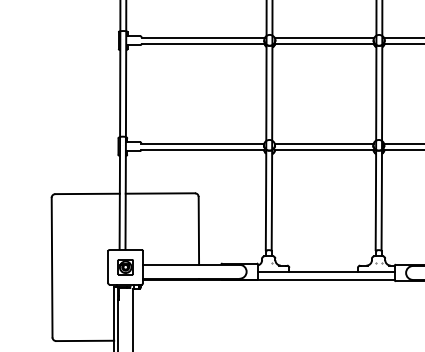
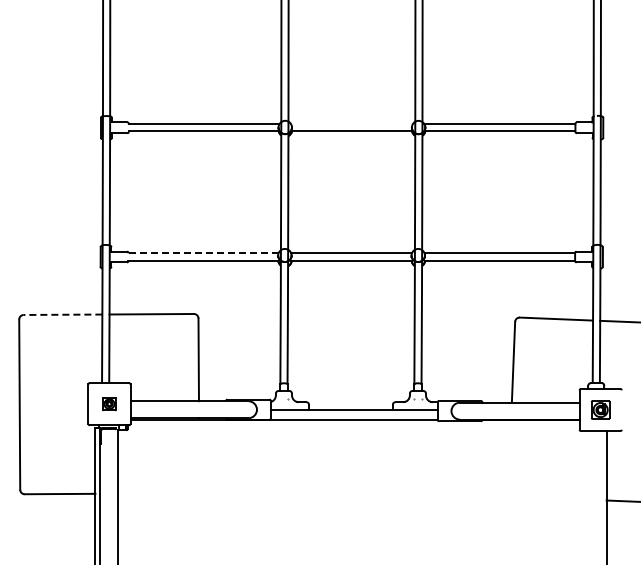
line: (324, 37) -> (351, 124), removed
line: (202, 143) -> (203, 253), solid -> dashed
line: (87, 193) -> (62, 314), solid -> dashed
part: (125, 266) -> (109, 403), size x0.7

